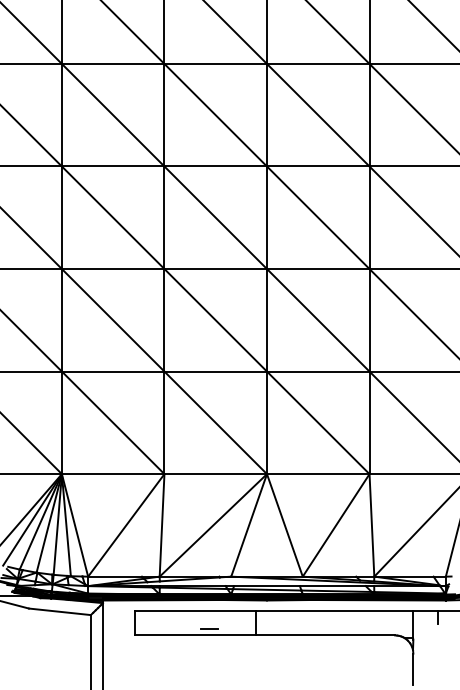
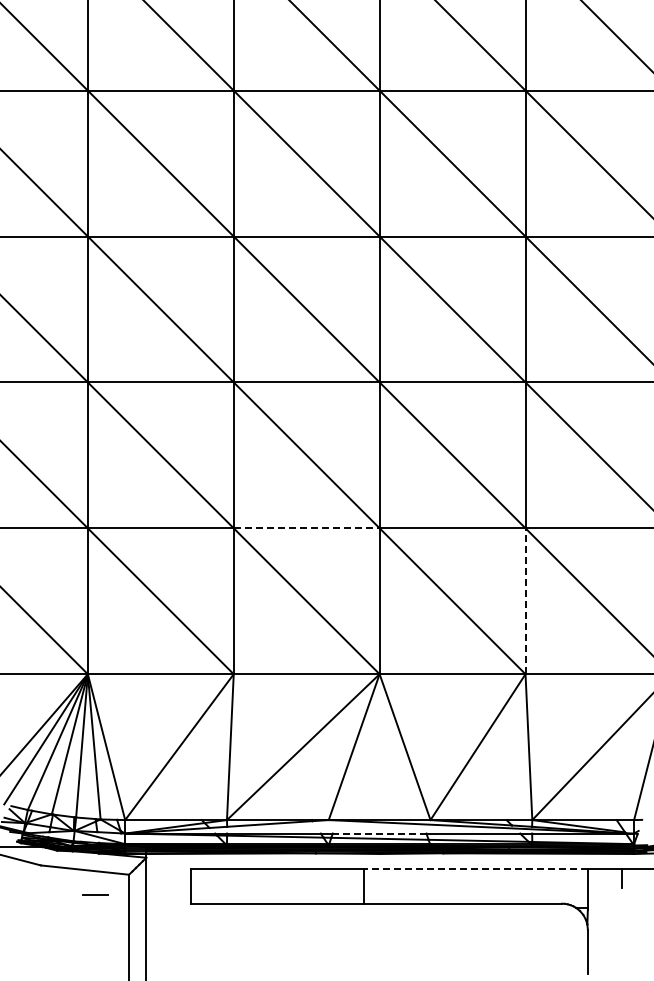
line: (215, 371) -> (306, 528), solid -> dashed
line: (369, 423) -> (525, 601), solid -> dashed
line: (266, 586) -> (379, 833), solid -> dashed
line: (334, 611) -> (475, 869), solid -> dashed
line: (209, 628) -> (95, 894), moved

